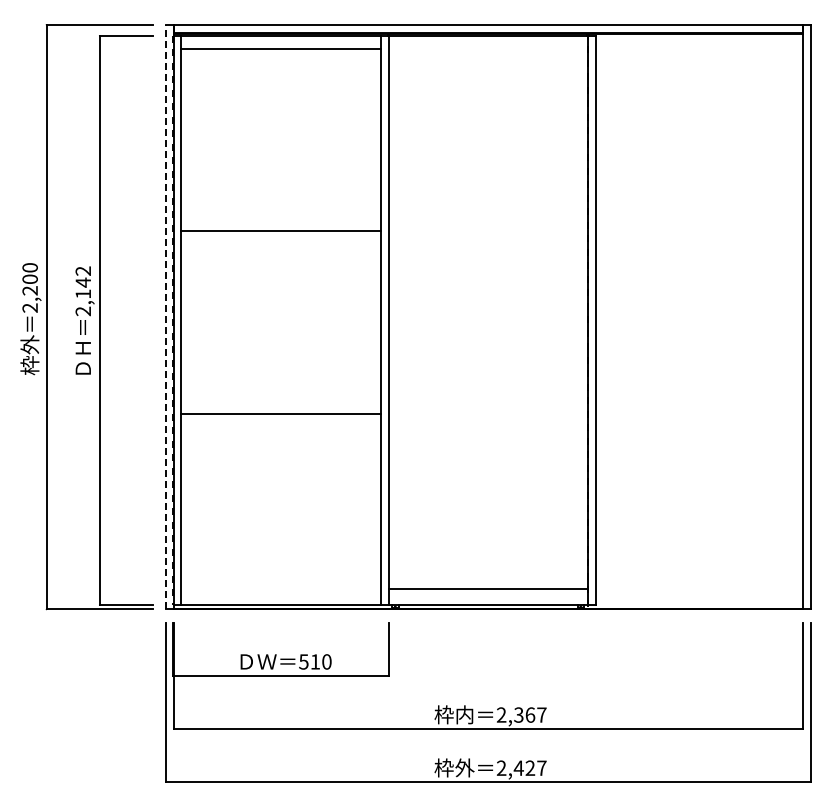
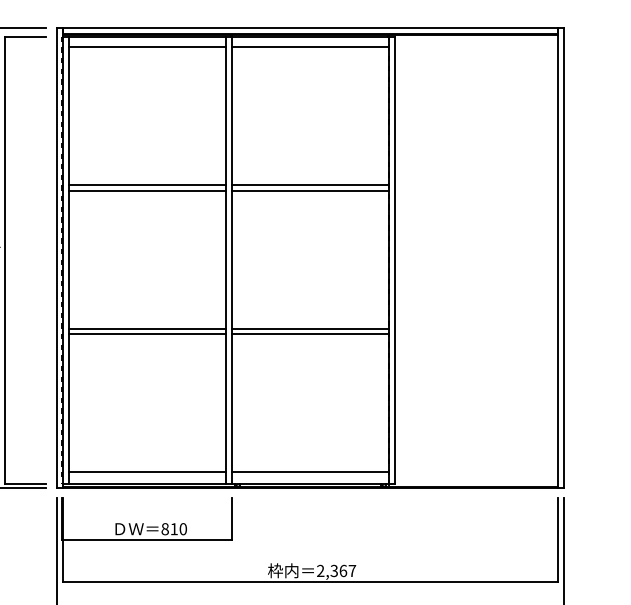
line: (487, 49) -> (309, 47), added
line: (280, 224) -> (146, 185), added
line: (487, 224) -> (309, 185), added
line: (487, 231) -> (309, 190), added
line: (166, 316) -> (57, 257), dashed -> solid
line: (280, 406) -> (146, 328), added
line: (487, 406) -> (309, 328), added
line: (487, 413) -> (309, 333), added
line: (280, 589) -> (146, 472), added
text: (303, 661) -> (164, 528), 510 -> 810

